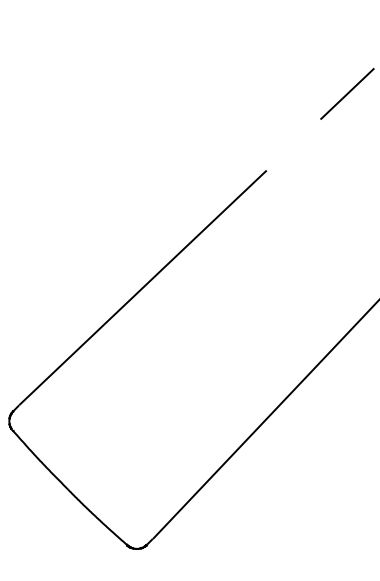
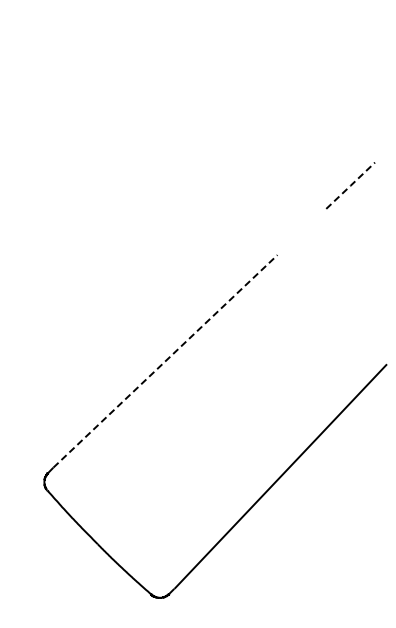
line: (347, 93) -> (350, 185), solid -> dashed
line: (143, 287) -> (165, 361), solid -> dashed

